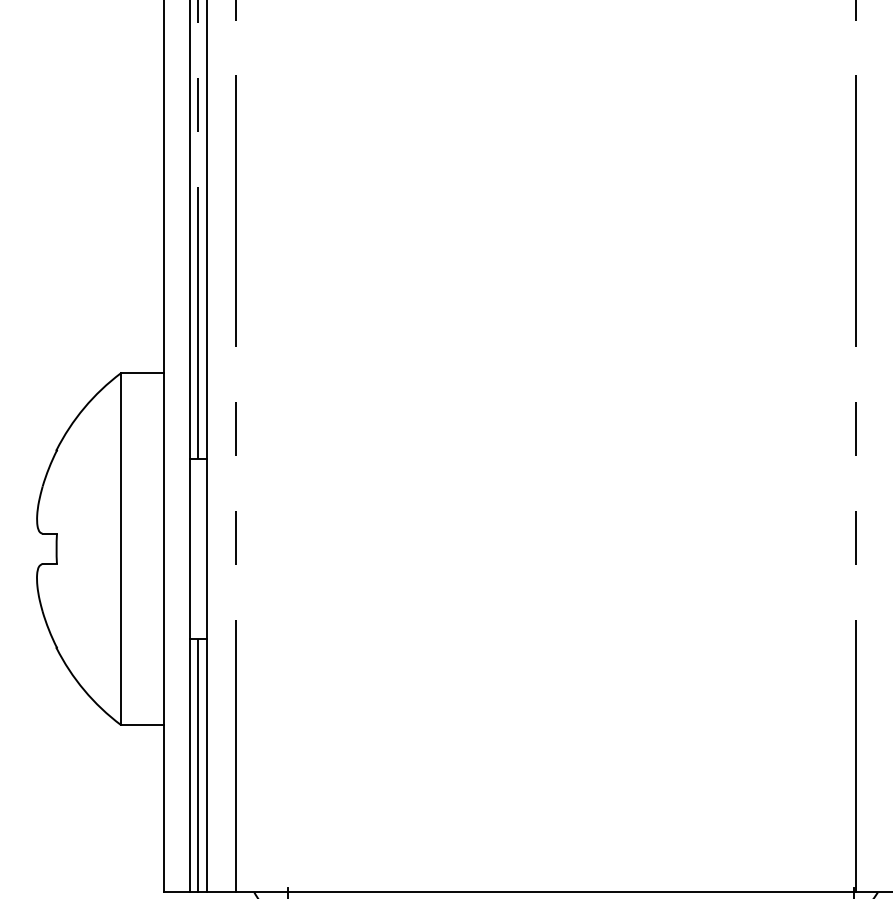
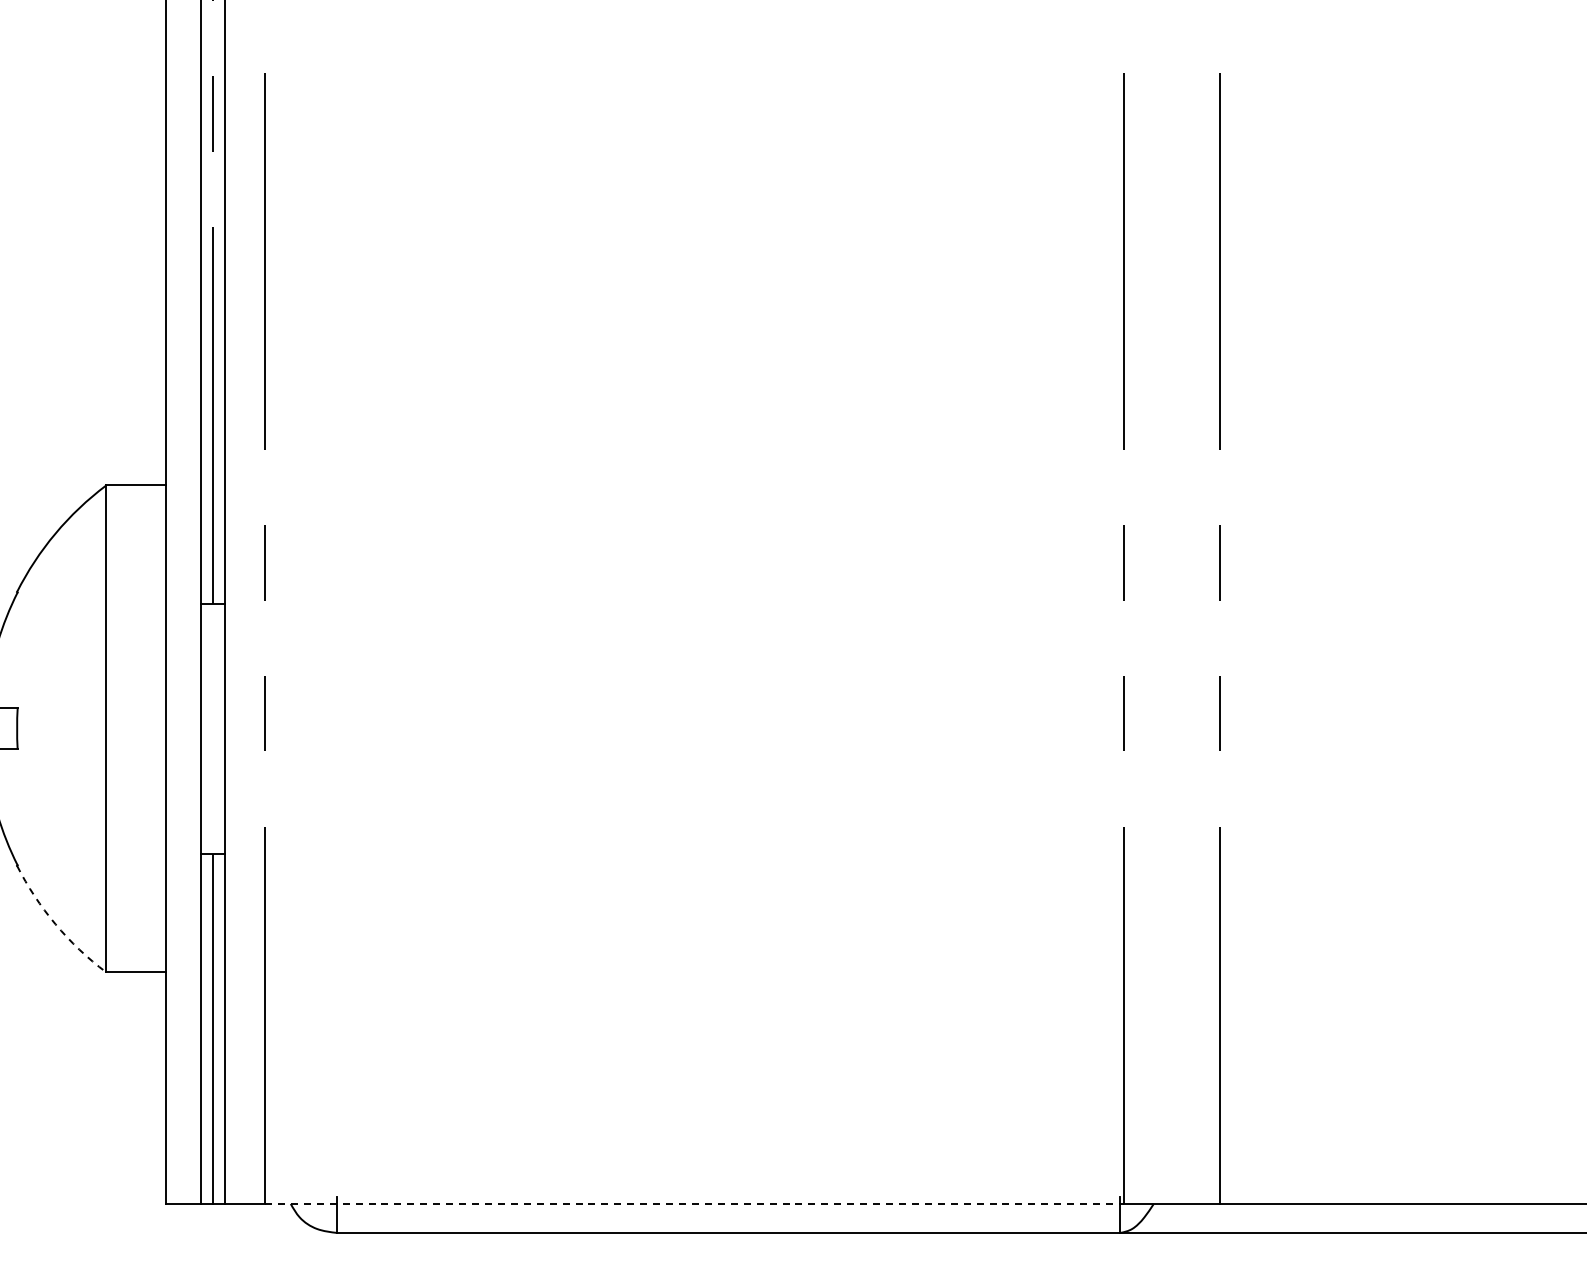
arc: (84, 690) -> (55, 924), solid -> dashed
line: (546, 892) -> (694, 1203), solid -> dashed

